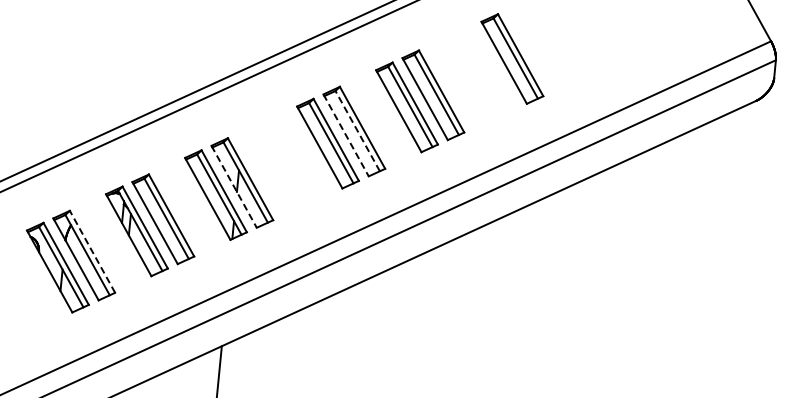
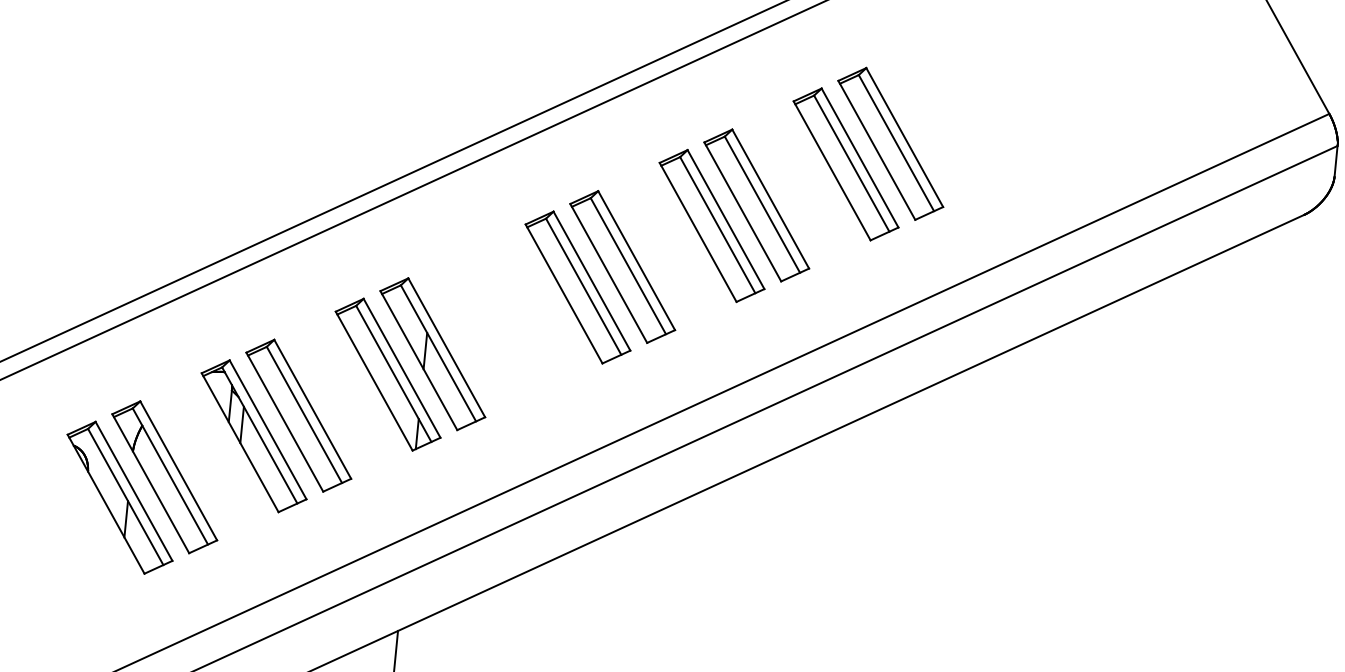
part: (486, 70) -> (846, 163), added
line: (357, 131) -> (628, 266), dashed -> solid
line: (346, 135) -> (609, 273), dashed -> solid
line: (234, 186) -> (419, 360), dashed -> solid
line: (92, 251) -> (178, 470), dashed -> solid

